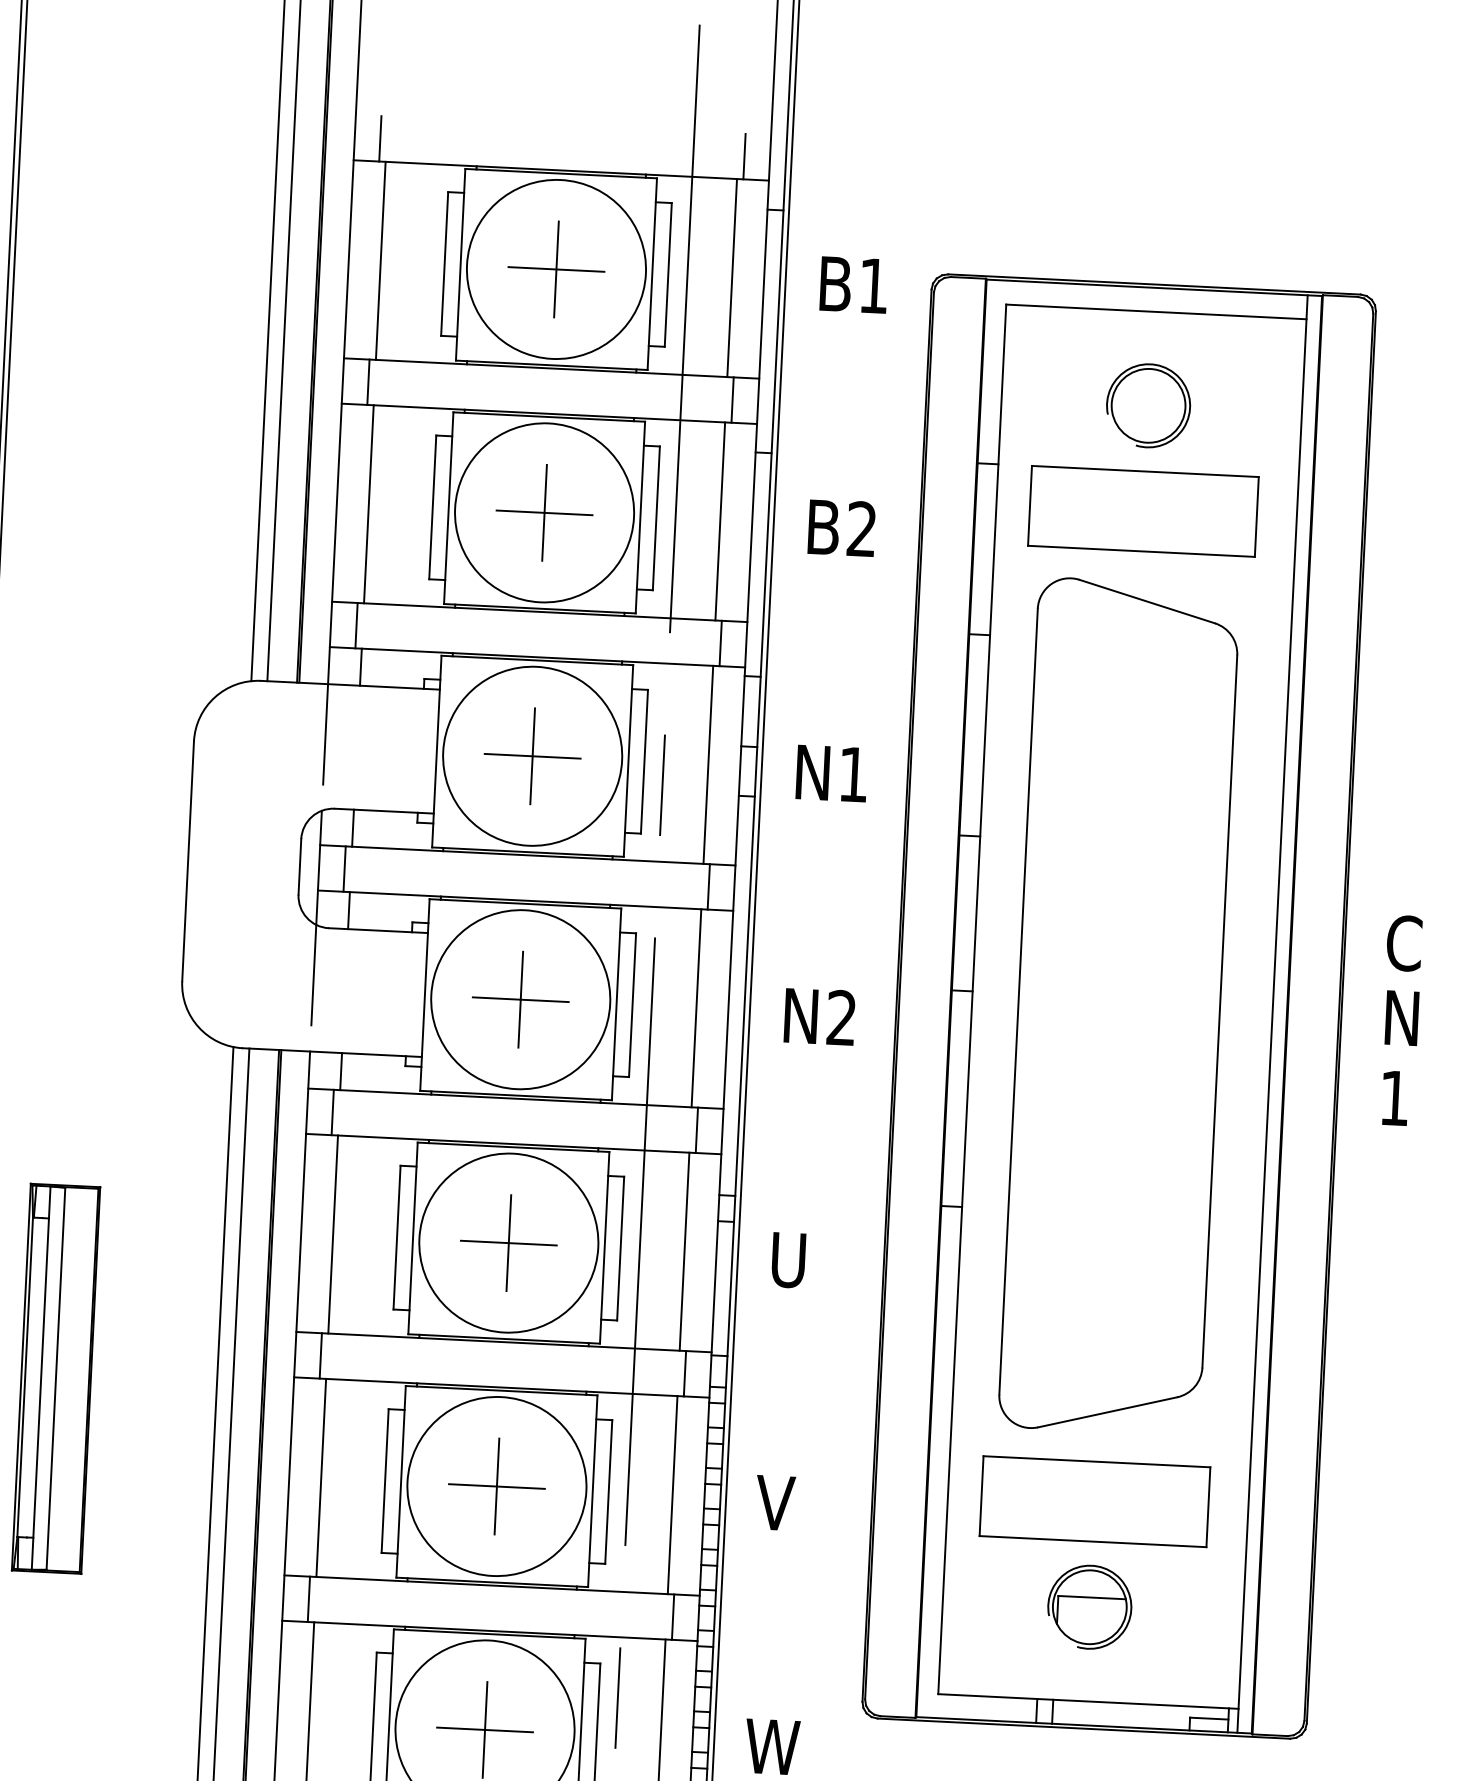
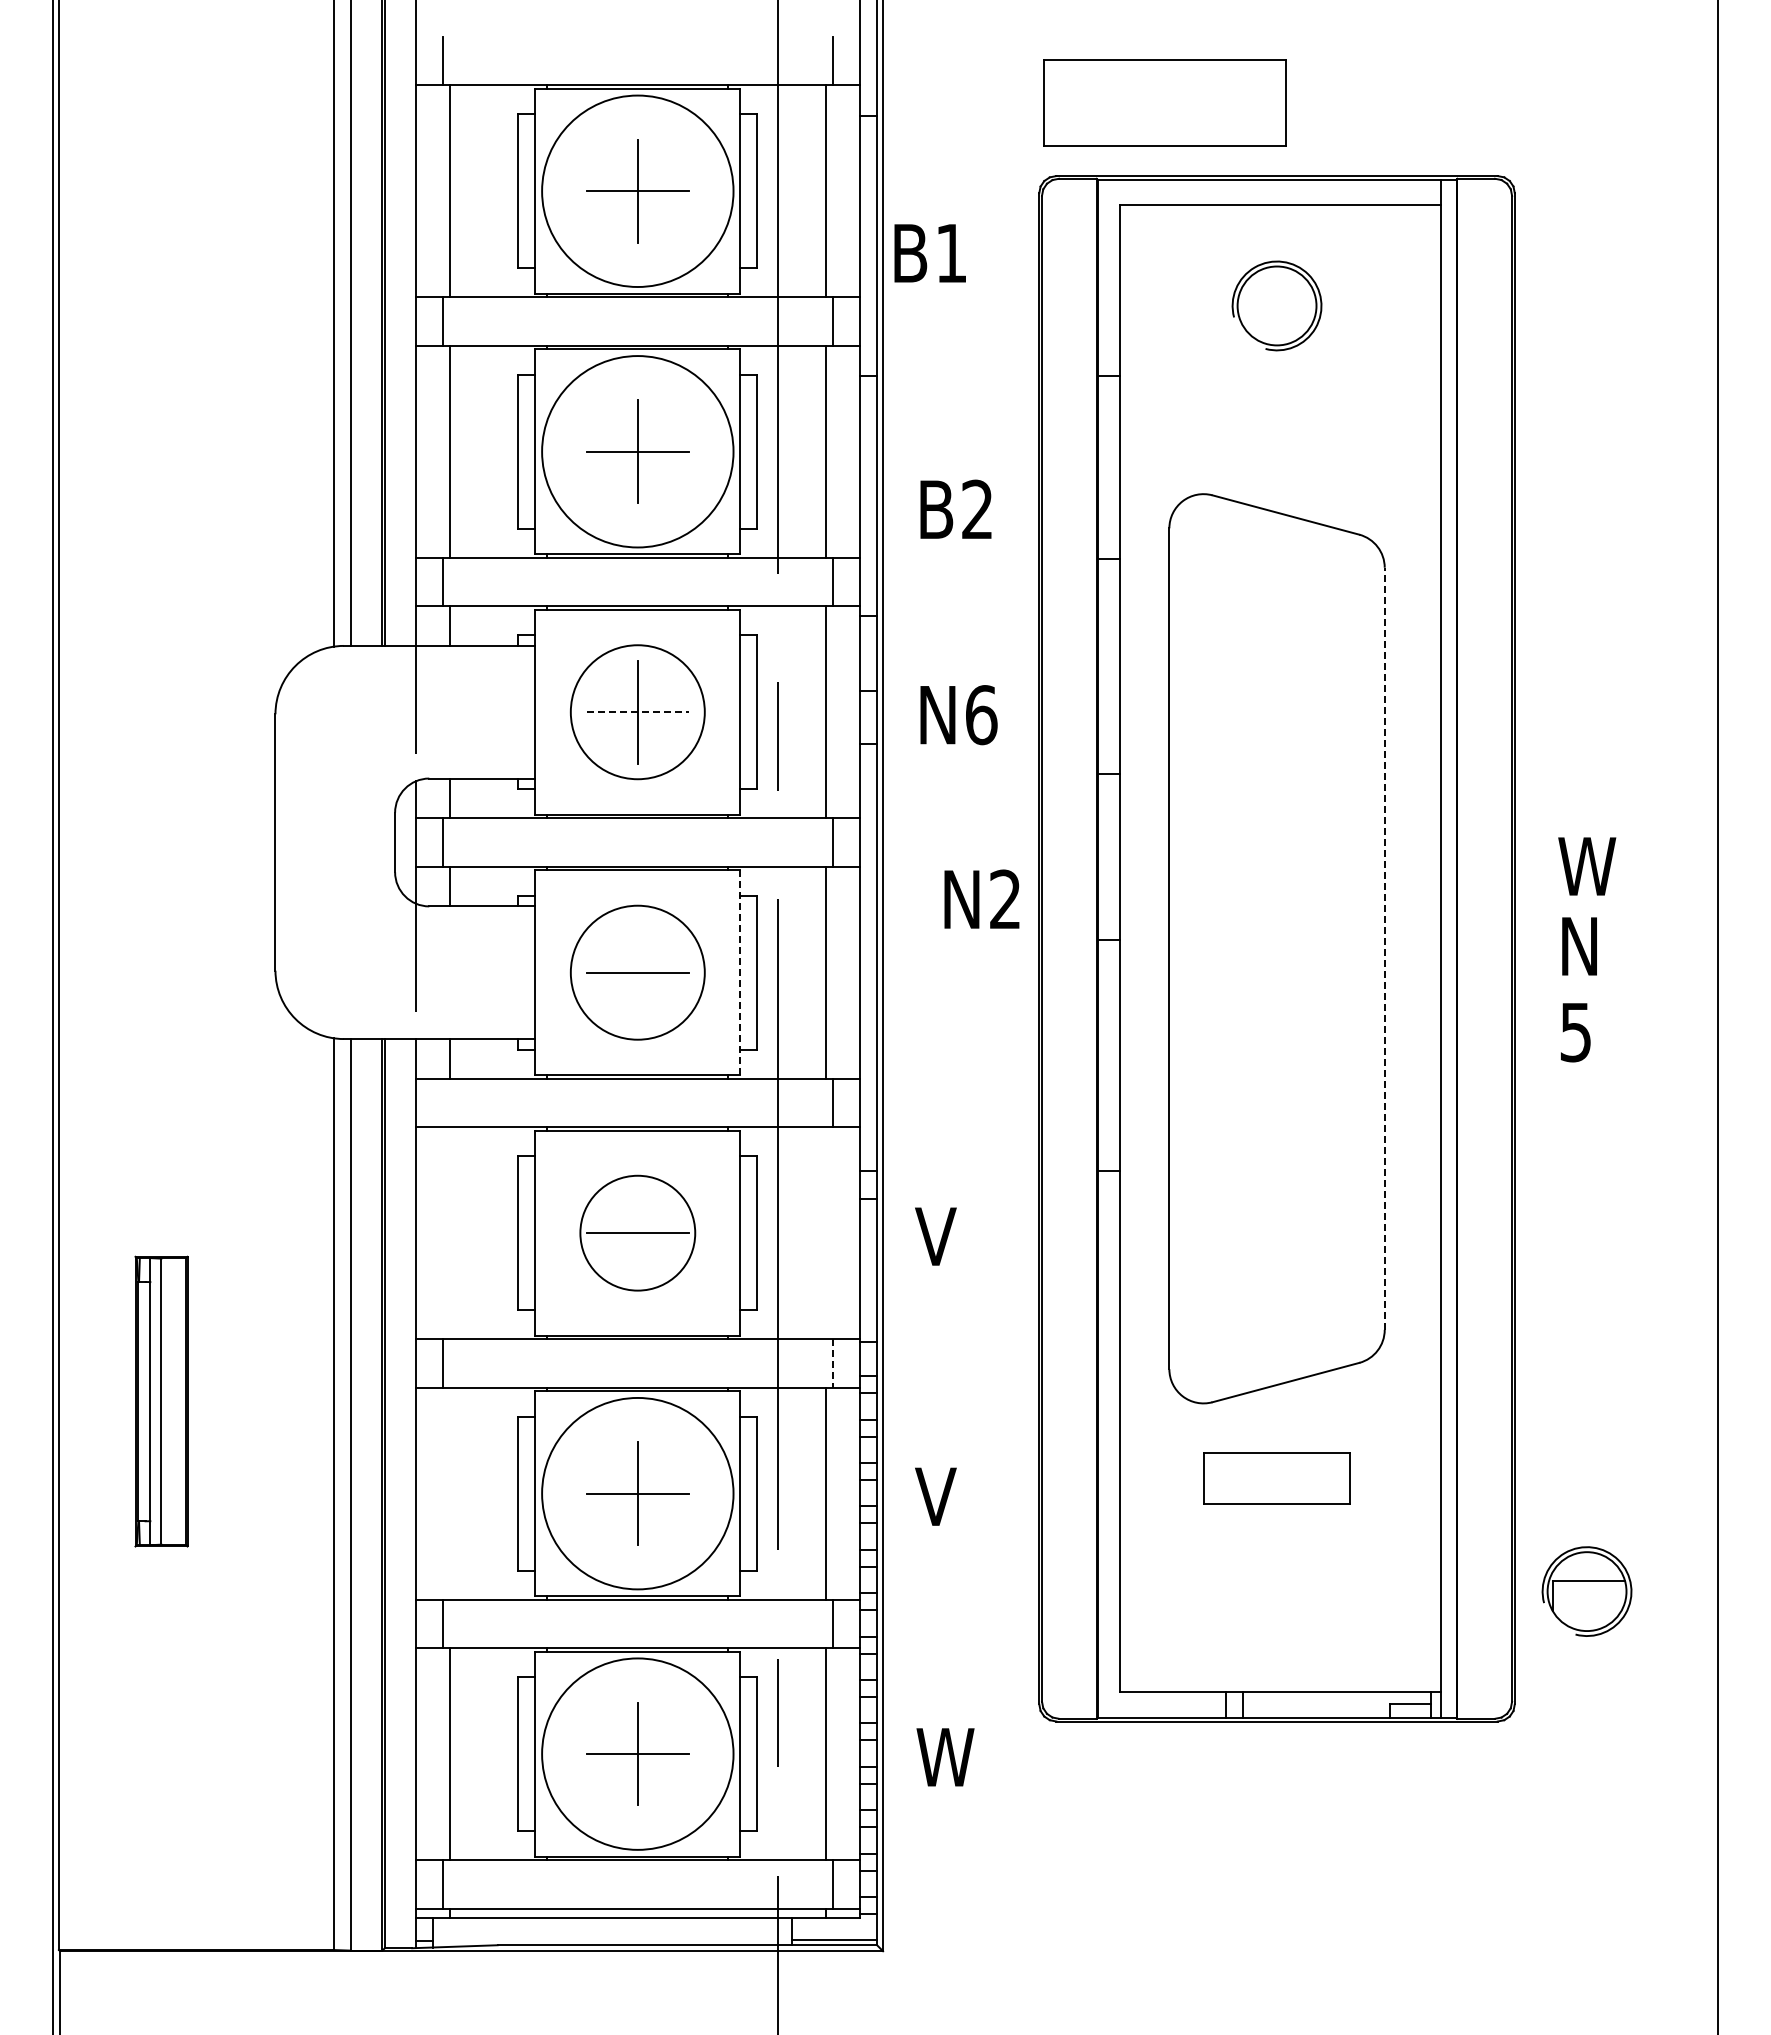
text: (853, 285) -> (929, 253), moved
part: (1142, 510) -> (1164, 102), moved
text: (841, 527) -> (955, 508), moved
circle: (532, 755) -> (637, 711), size x0.7
line: (533, 756) -> (638, 712), solid -> dashed
text: (853, 775) -> (981, 715), N1 -> N6
text: (1413, 943) -> (1587, 866), C -> W
circle: (520, 999) -> (637, 972), size x0.7
line: (520, 999) -> (637, 972), removed
line: (616, 1004) -> (740, 972), solid -> dashed
line: (1219, 1011) -> (1384, 948), solid -> dashed
text: (819, 1015) -> (981, 898), moved
text: (1394, 1098) -> (1575, 1032), 1 -> 5
line: (332, 1112) -> (442, 1102), removed
line: (332, 1234) -> (449, 1233), removed
circle: (508, 1242) -> (637, 1232), size x0.6
line: (508, 1242) -> (637, 1232), removed
line: (684, 1251) -> (825, 1233), removed
text: (786, 1259) -> (935, 1236), U -> V
line: (684, 1373) -> (832, 1363), solid -> dashed
part: (56, 1378) -> (161, 1401), size x0.7
line: (320, 1477) -> (449, 1493), removed
part: (1094, 1501) -> (1276, 1478), size x0.6
part: (1089, 1607) -> (1586, 1591), moved

